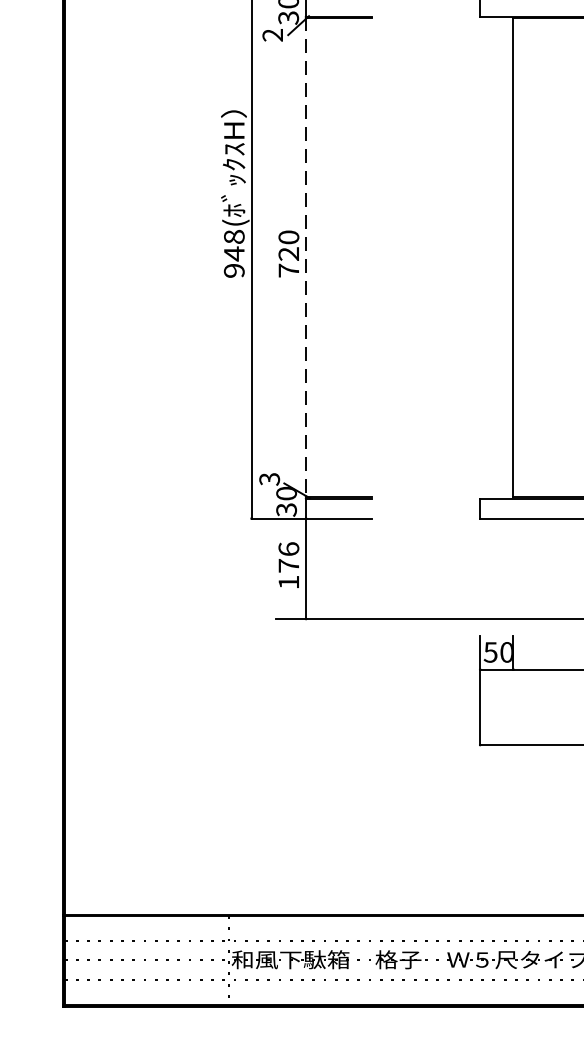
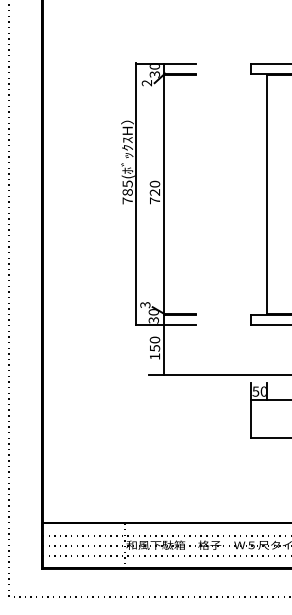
text: (233, 253) -> (127, 192), 948( -> 785(
line: (305, 257) -> (163, 194), dashed -> solid
text: (287, 556) -> (154, 343), 176 -> 150

